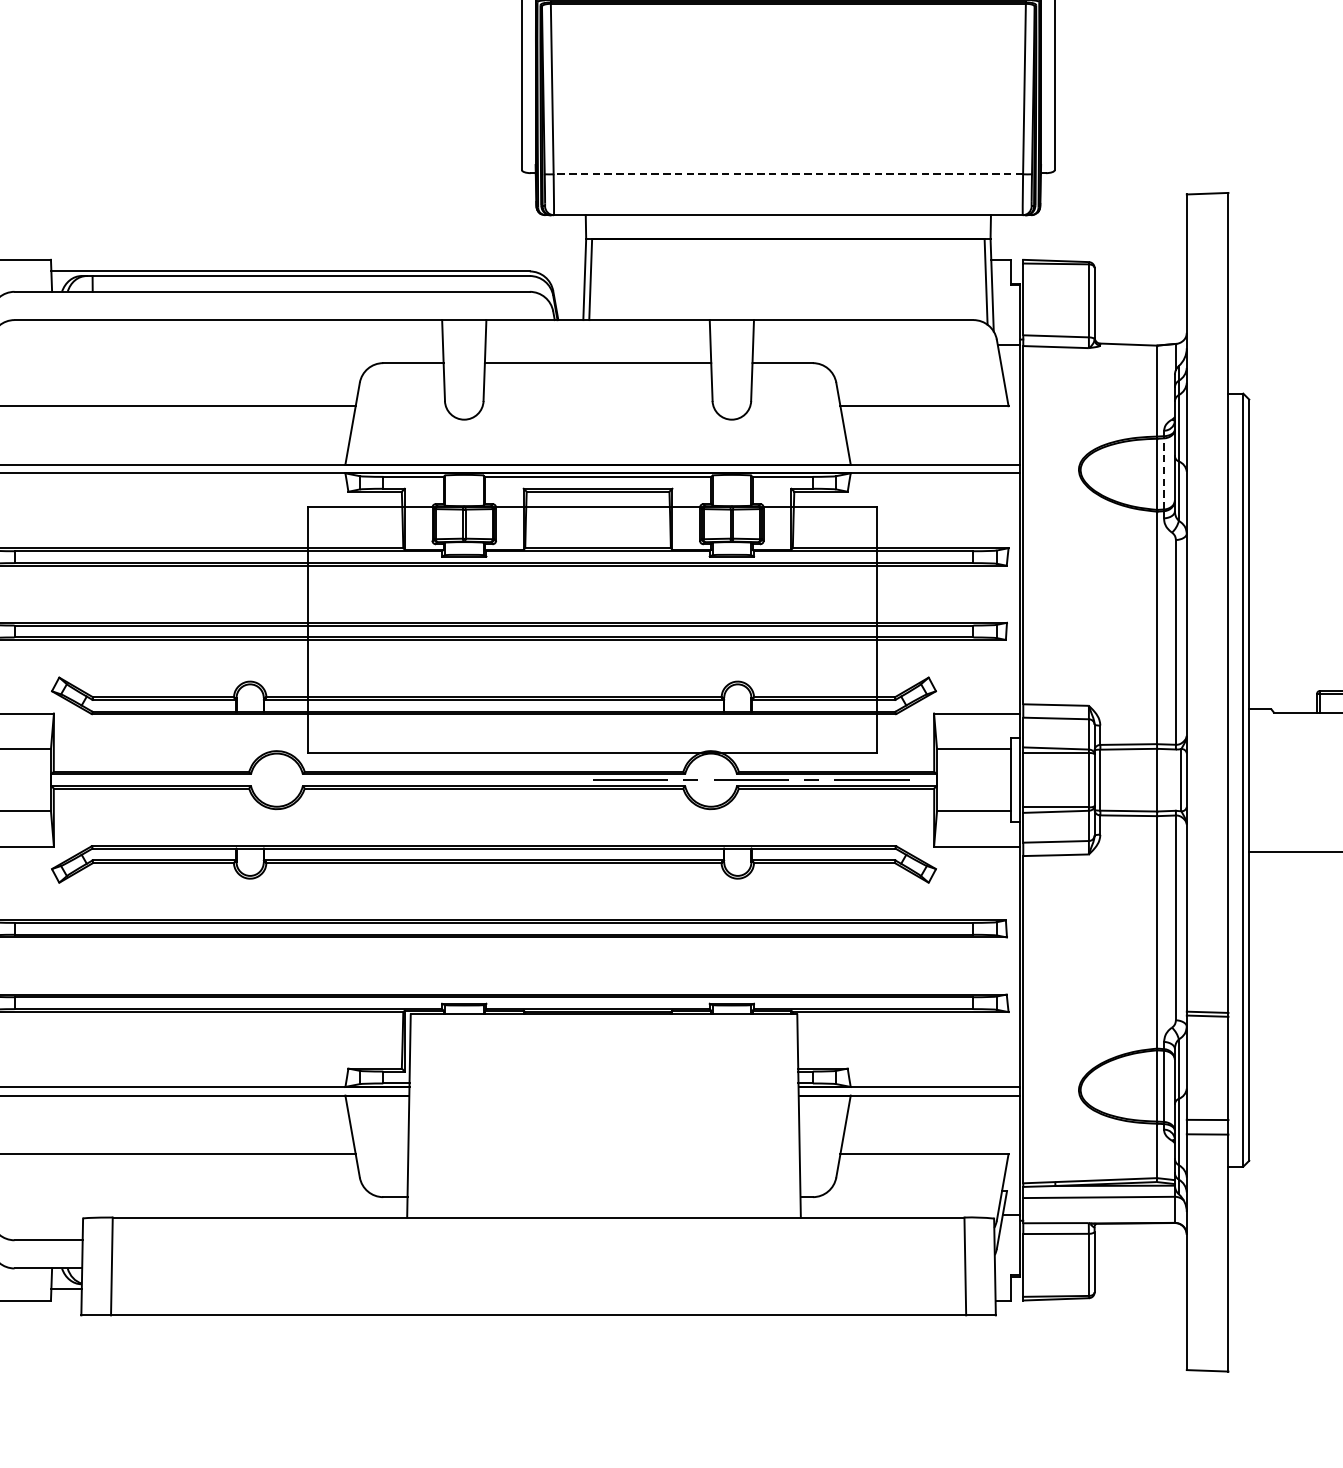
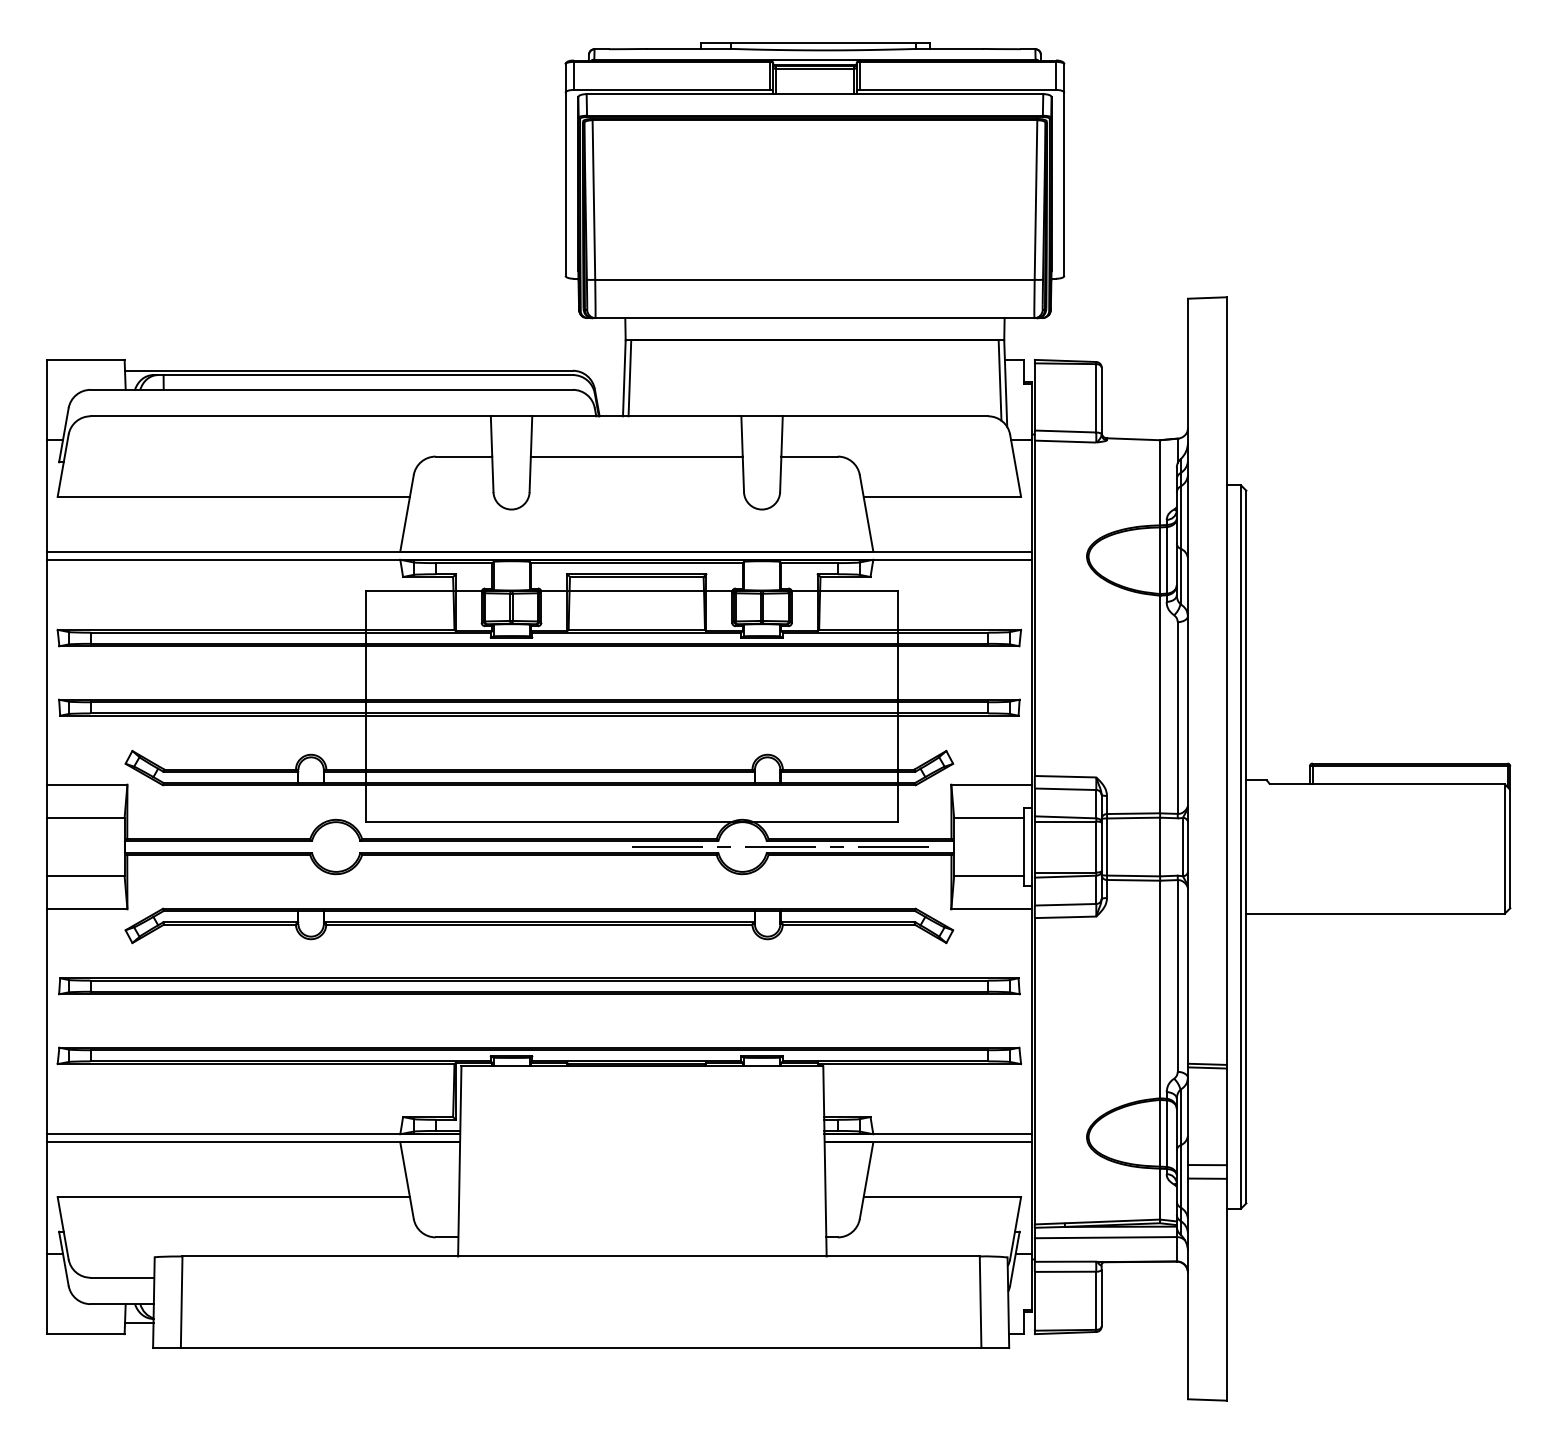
line: (787, 173) -> (814, 279), dashed -> solid
line: (1163, 473) -> (1166, 559), dashed -> solid

